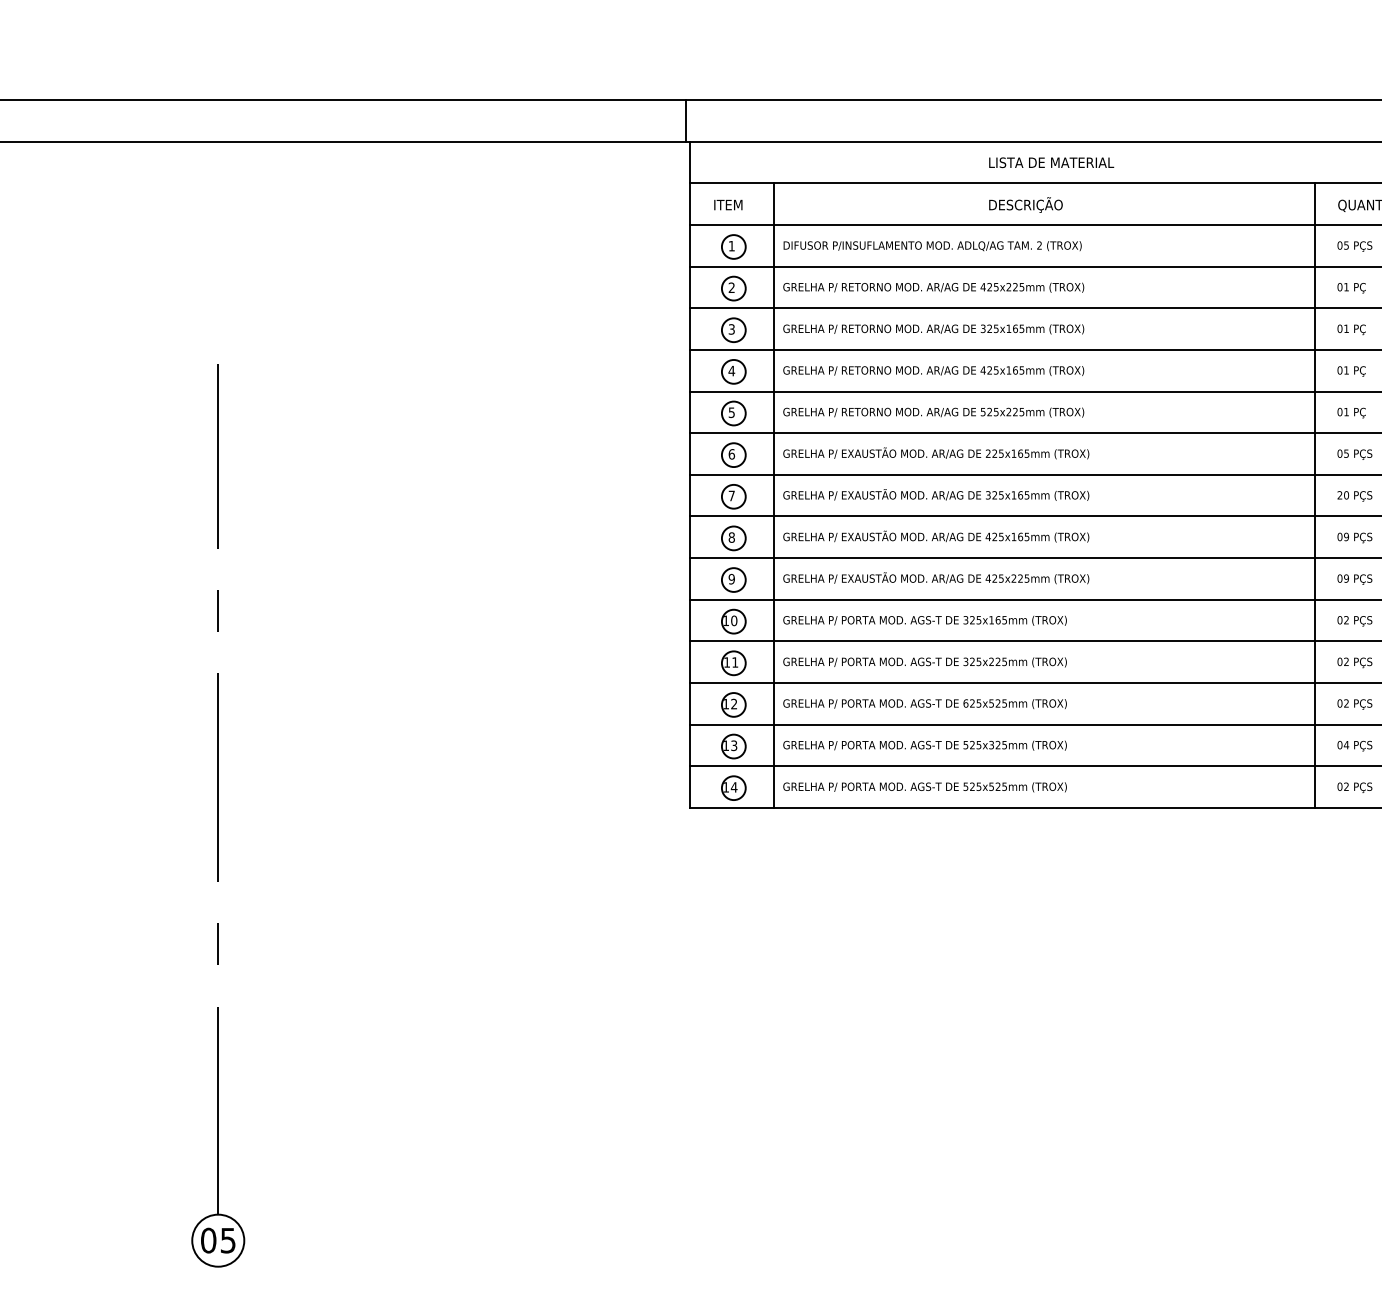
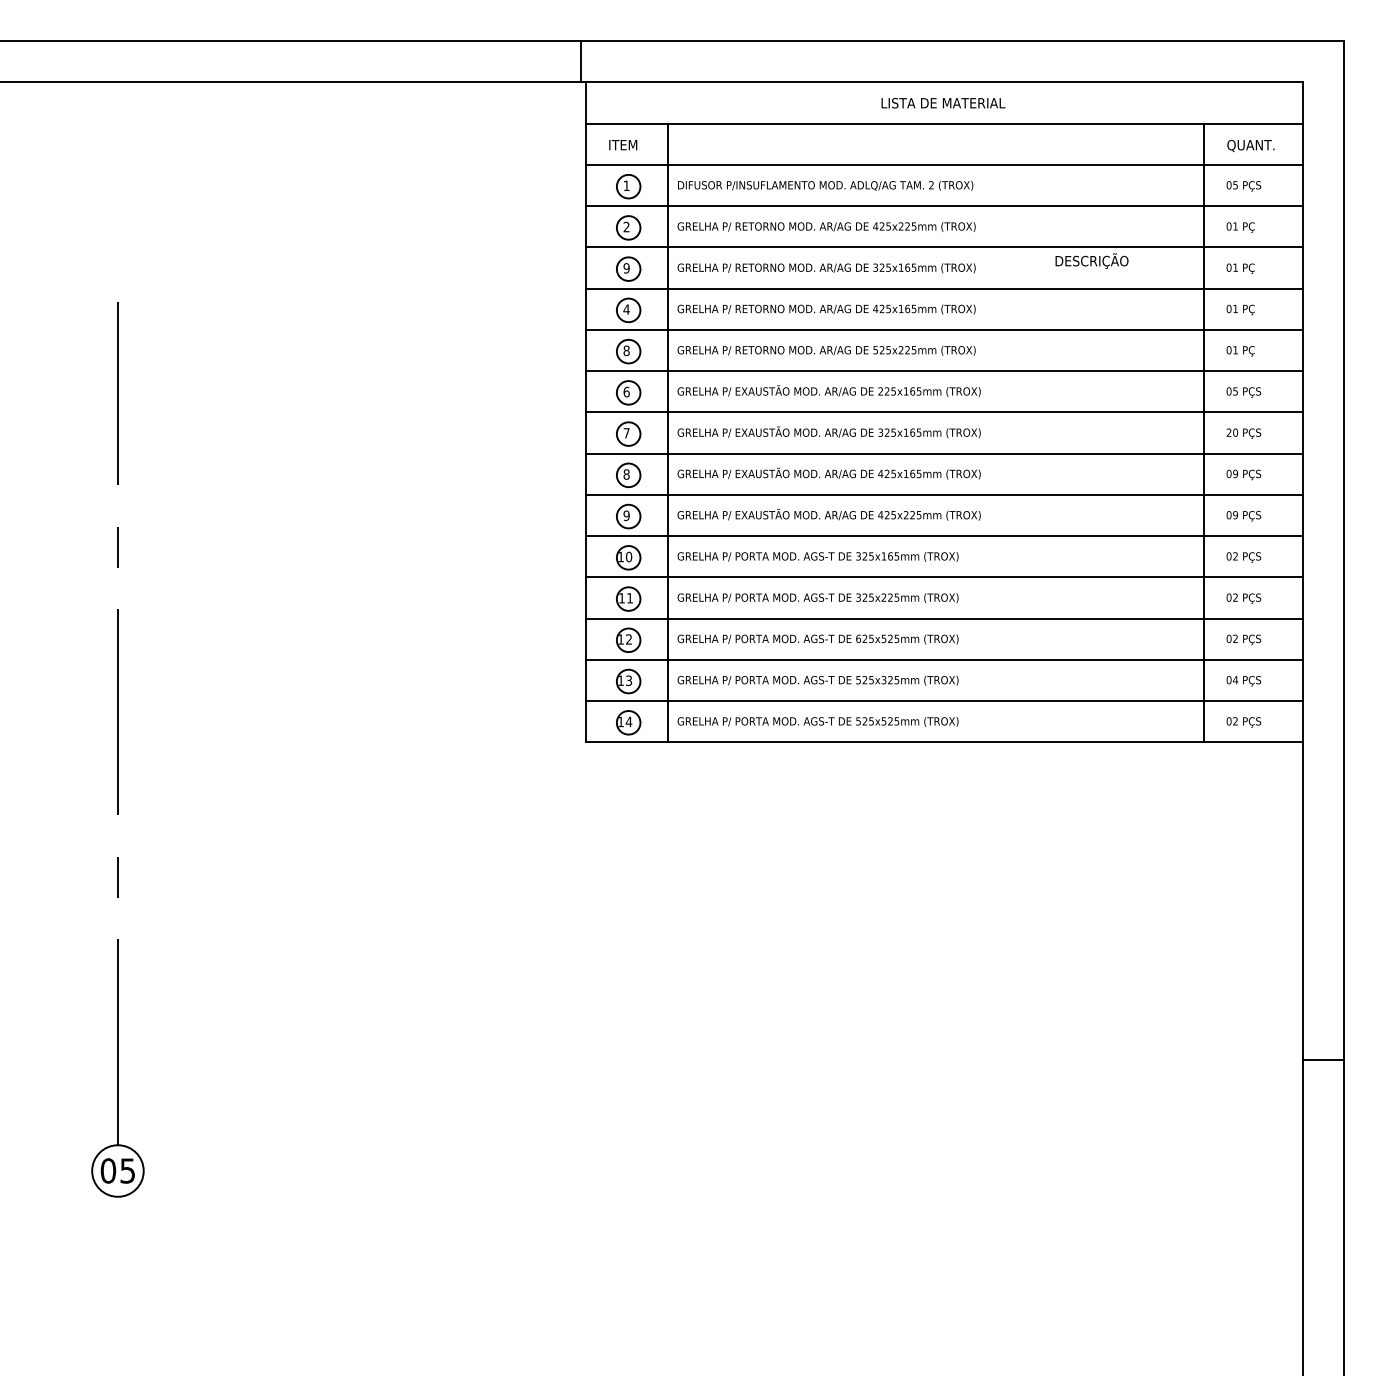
text: (1025, 204) -> (1091, 260), moved
text: (731, 329) -> (626, 268), 3 -> 9
text: (731, 412) -> (626, 350), 5 -> 8

